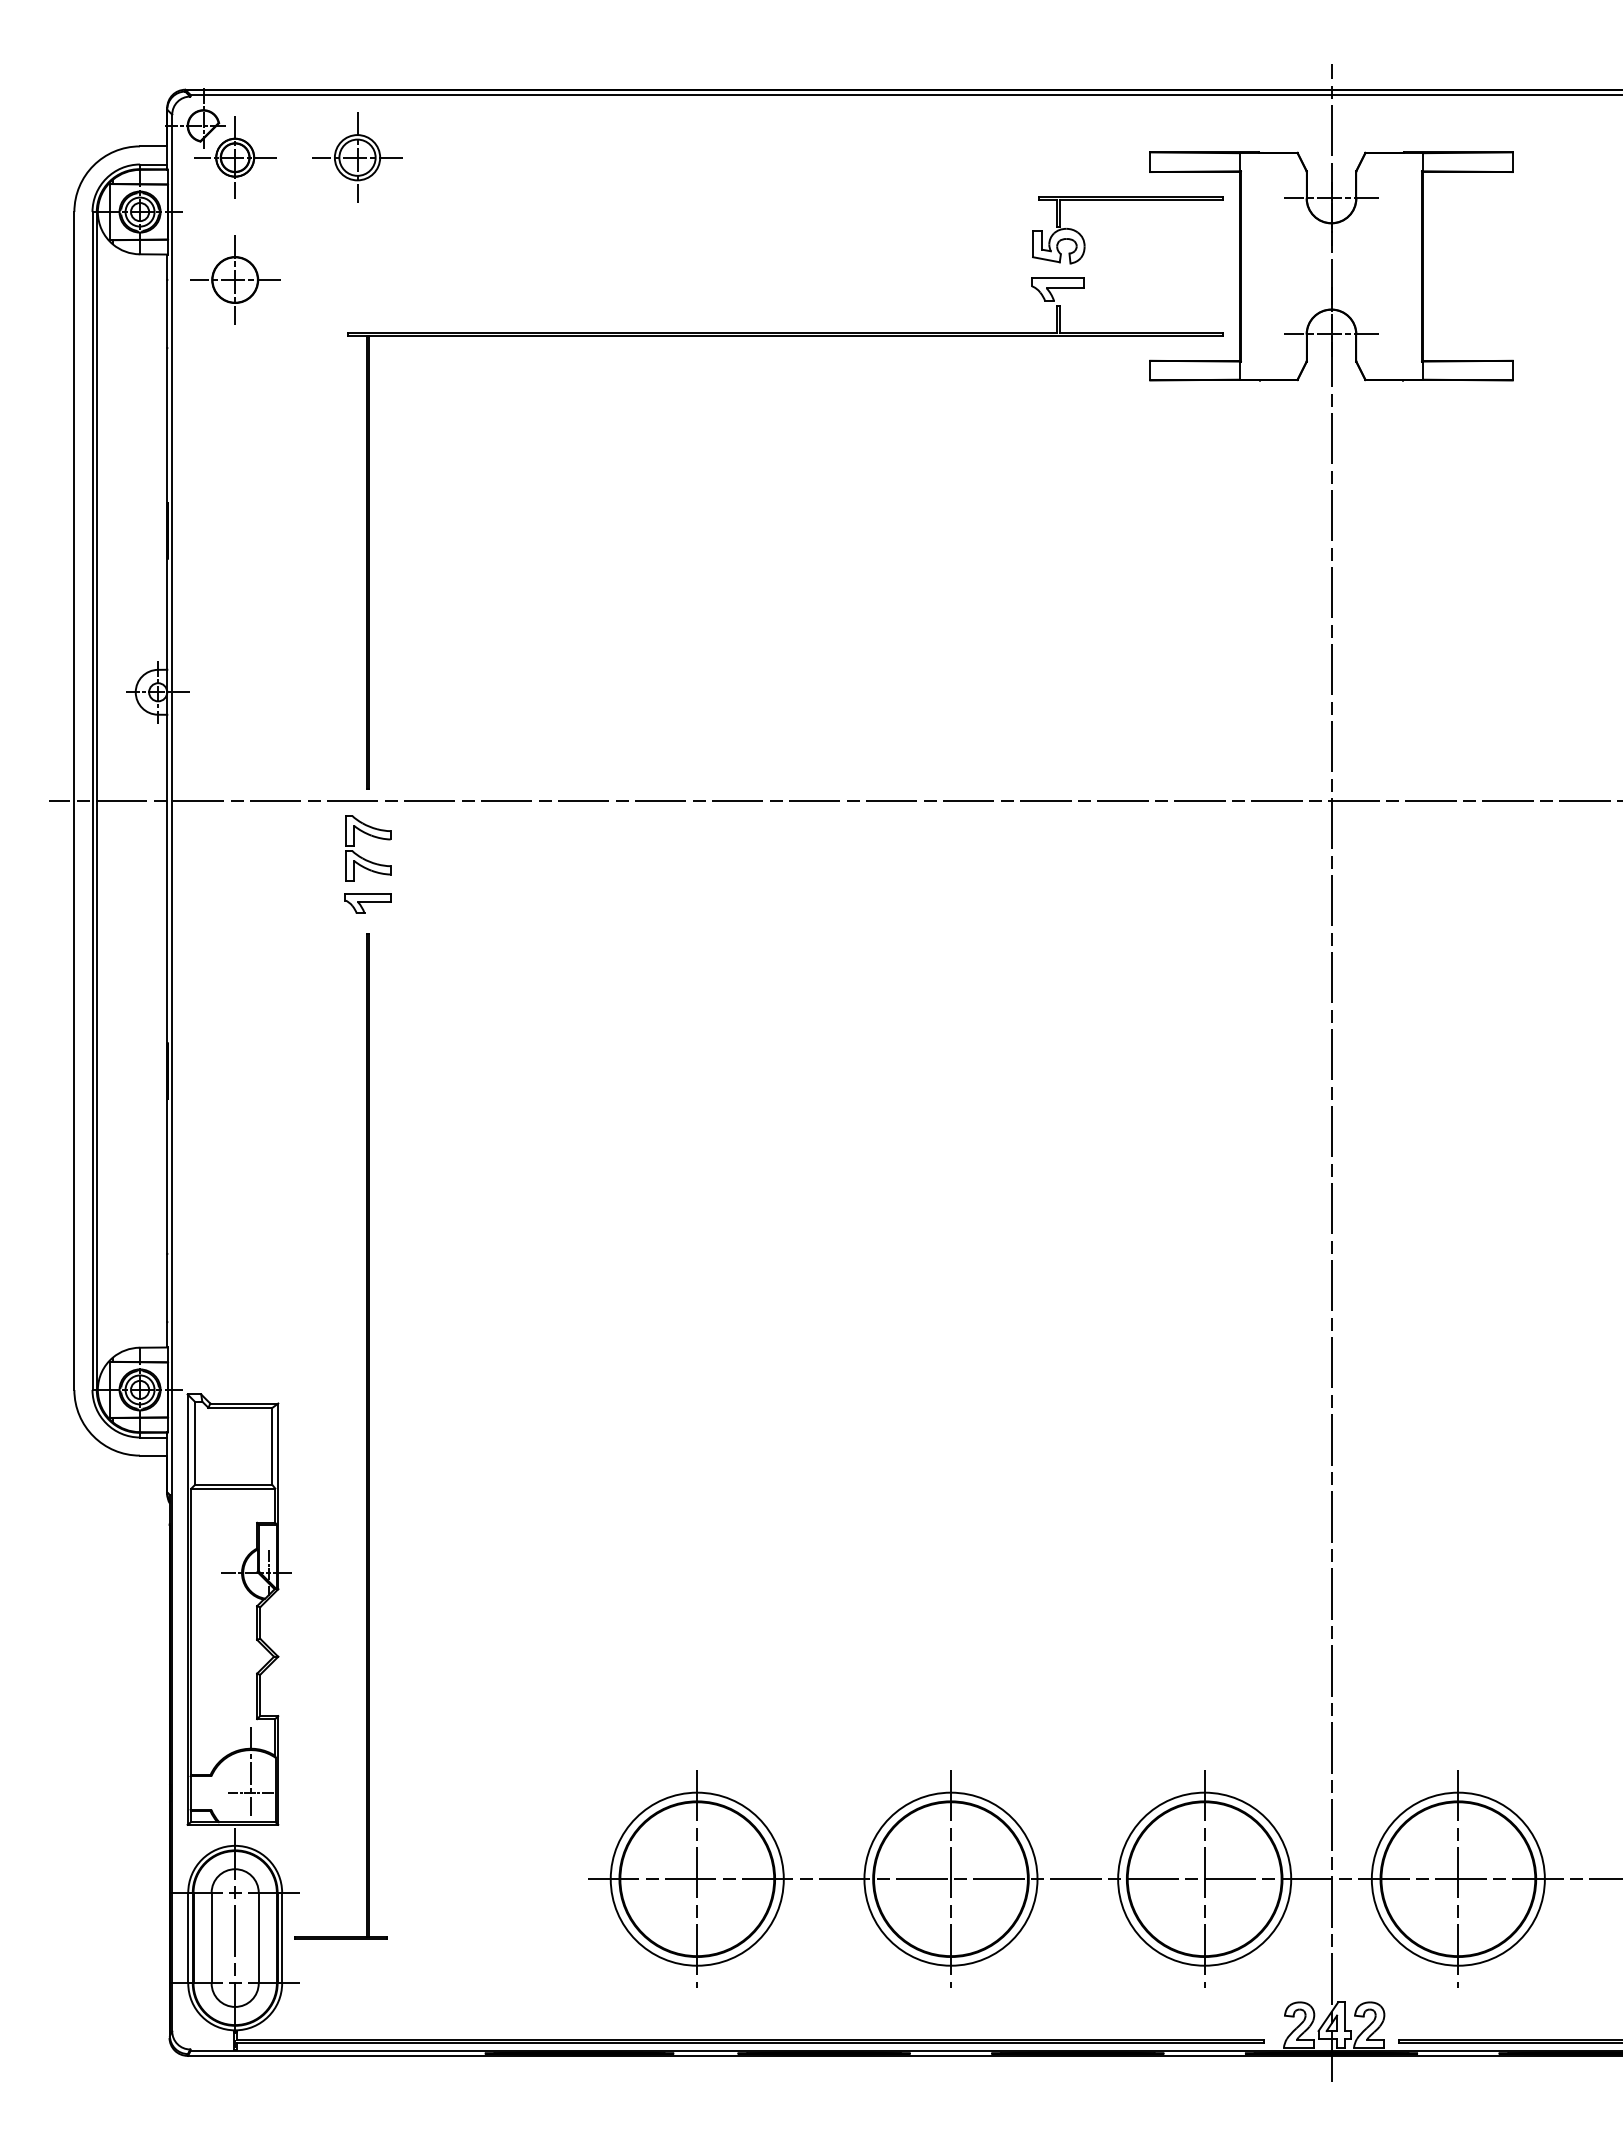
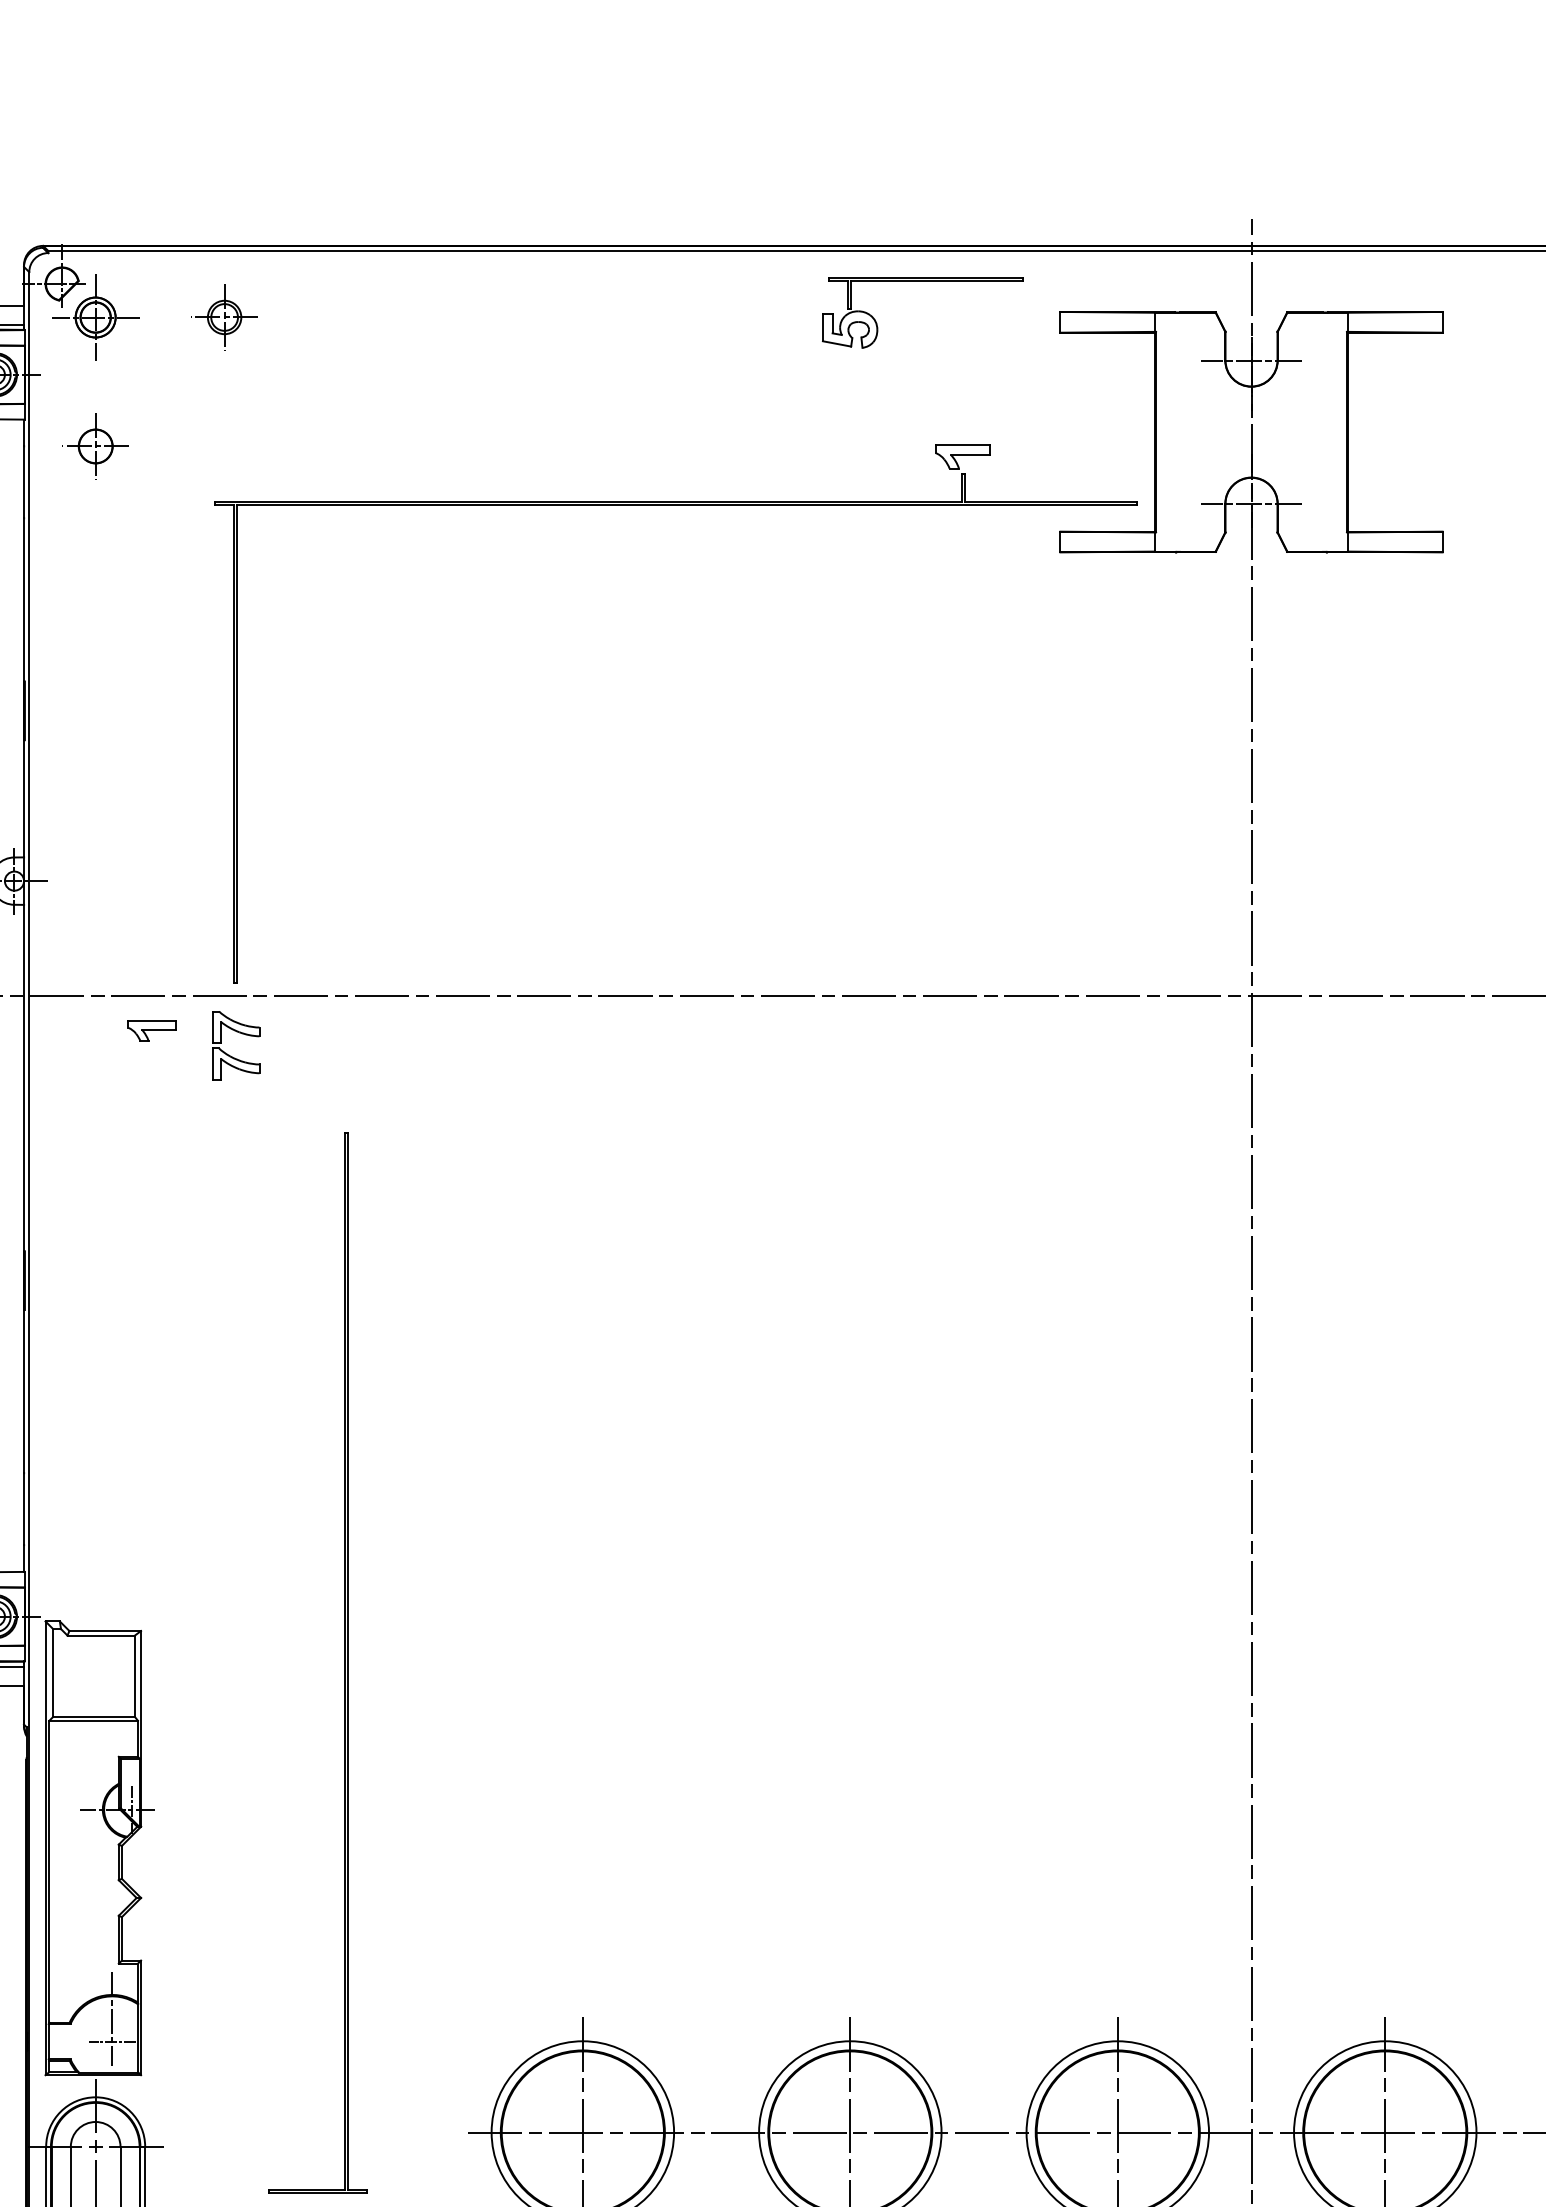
part: (357, 157) -> (224, 317), size x0.7
part: (1127, 200) -> (922, 281), moved
part: (235, 279) -> (95, 445), size x0.7
part: (367, 903) -> (151, 1031), moved
part: (366, 1436) -> (344, 1662), moved

